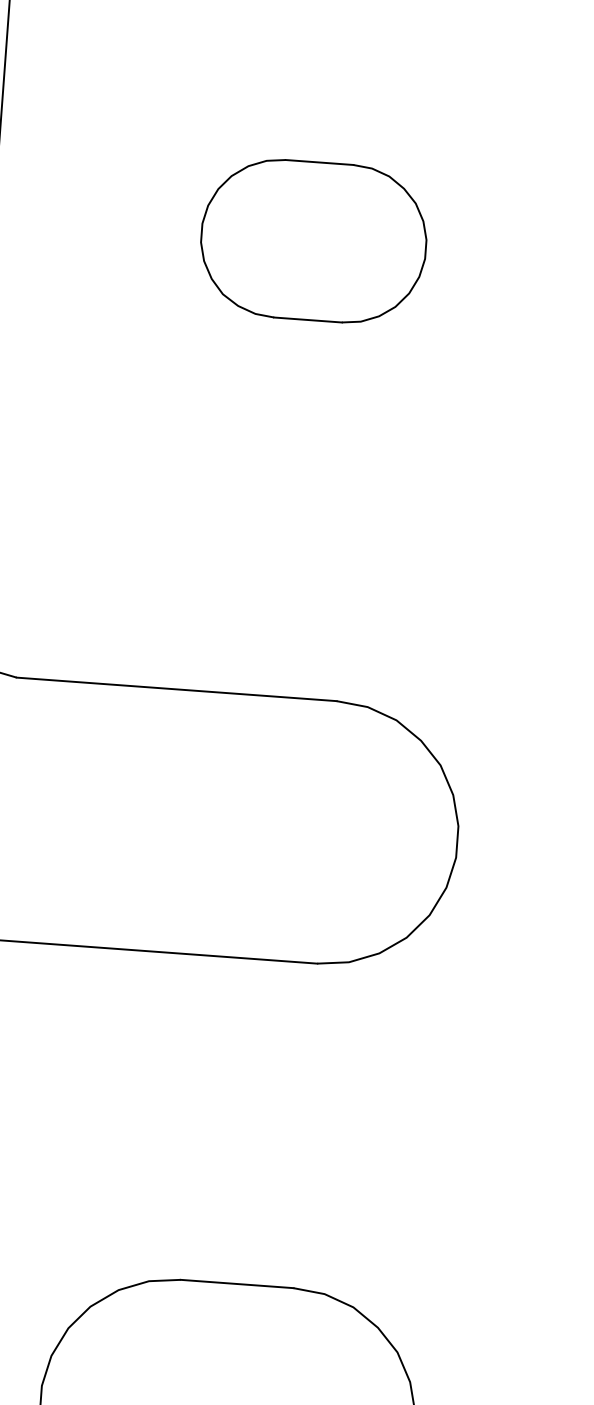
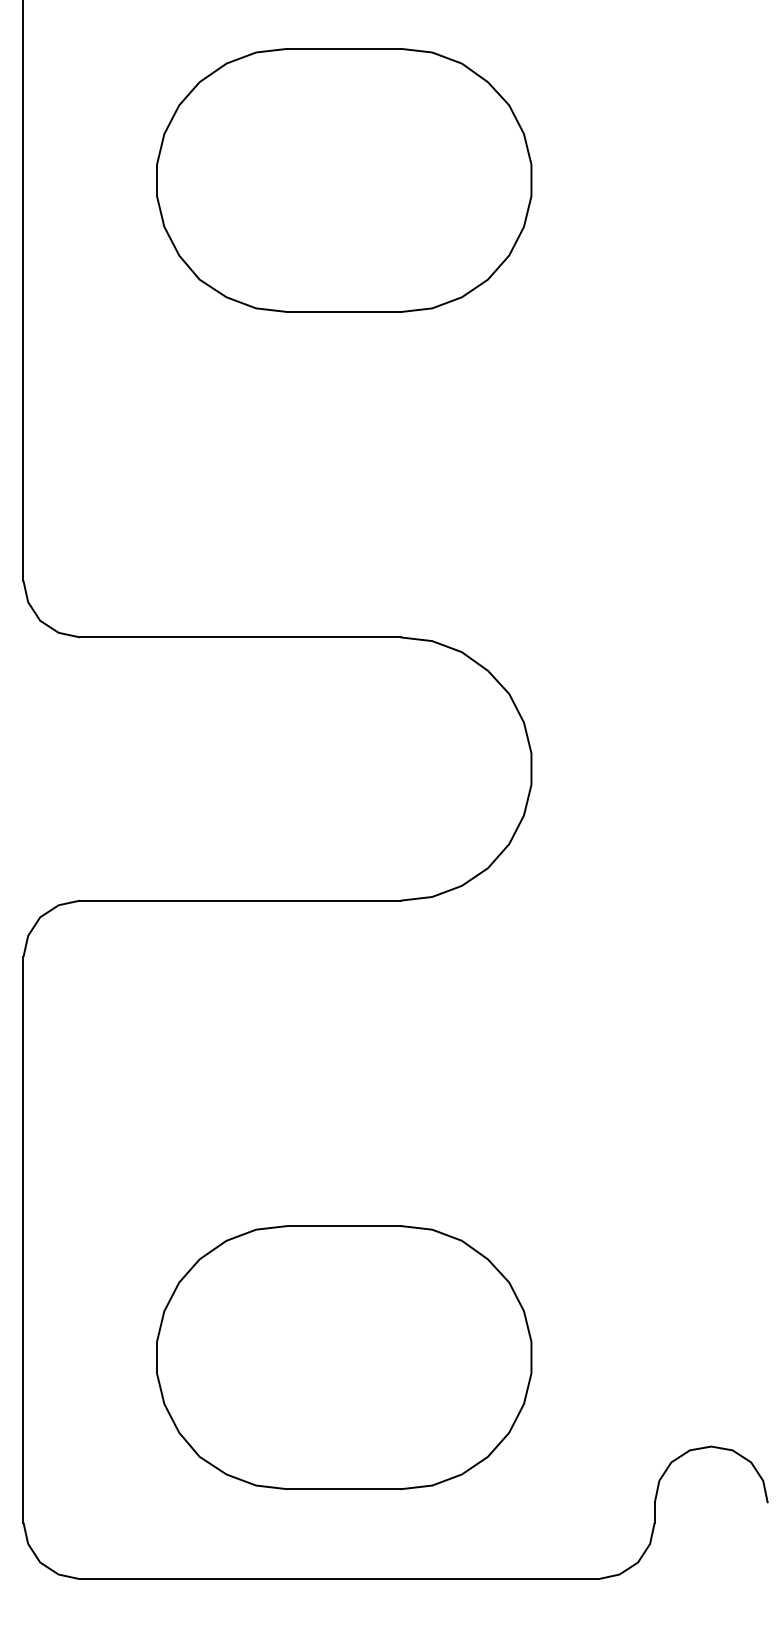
part: (313, 241) -> (344, 180), size x1.67

